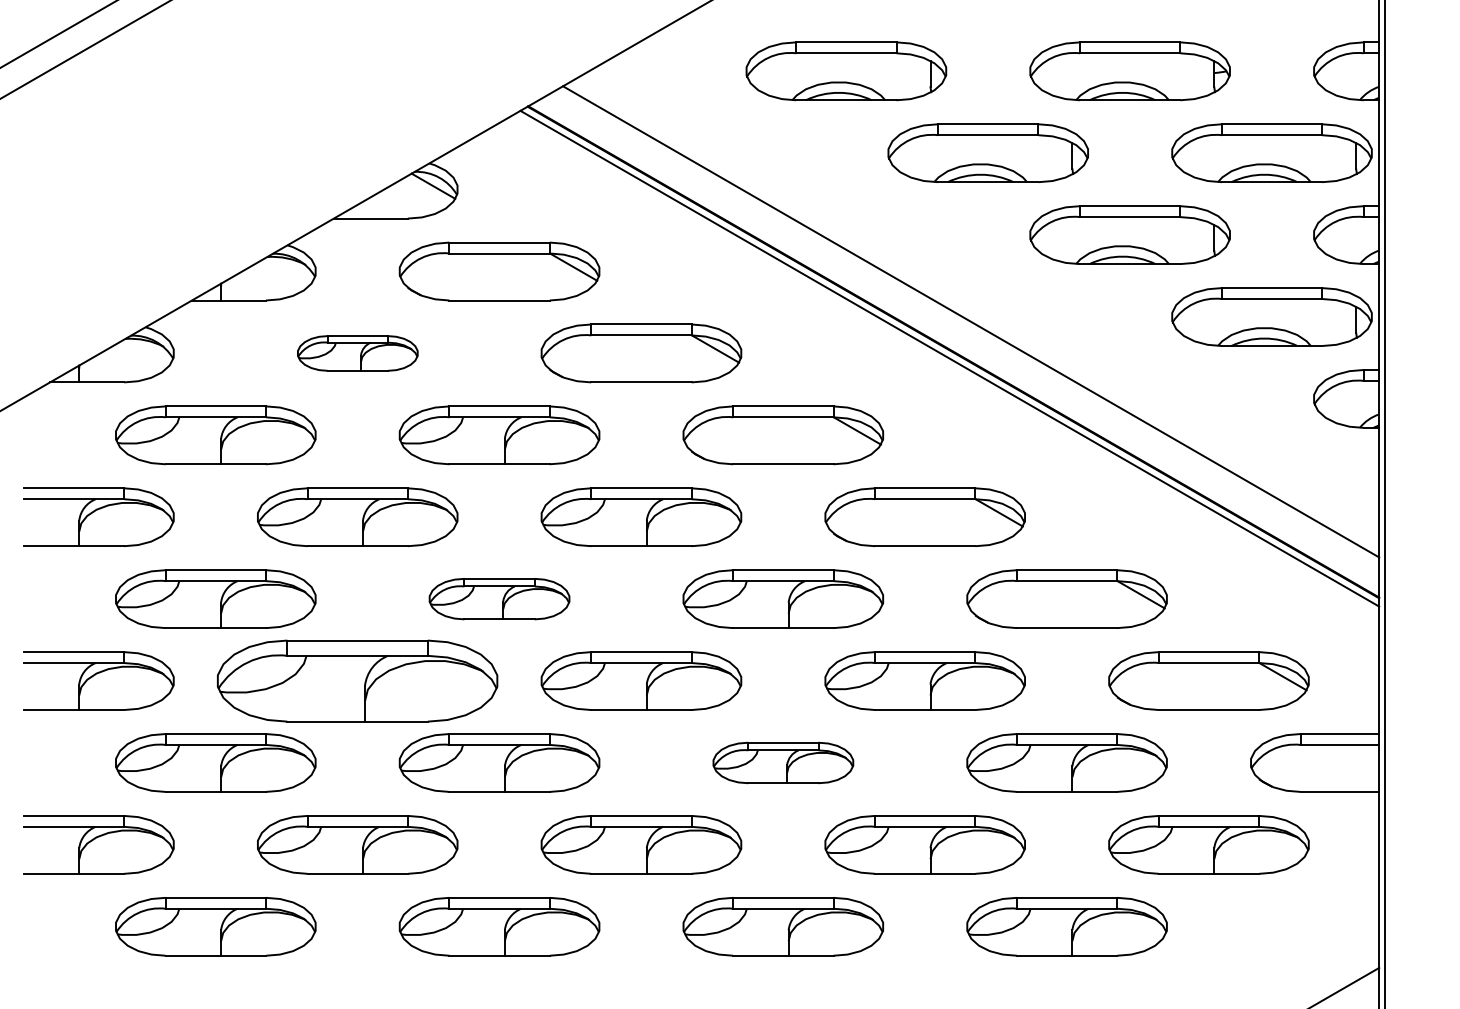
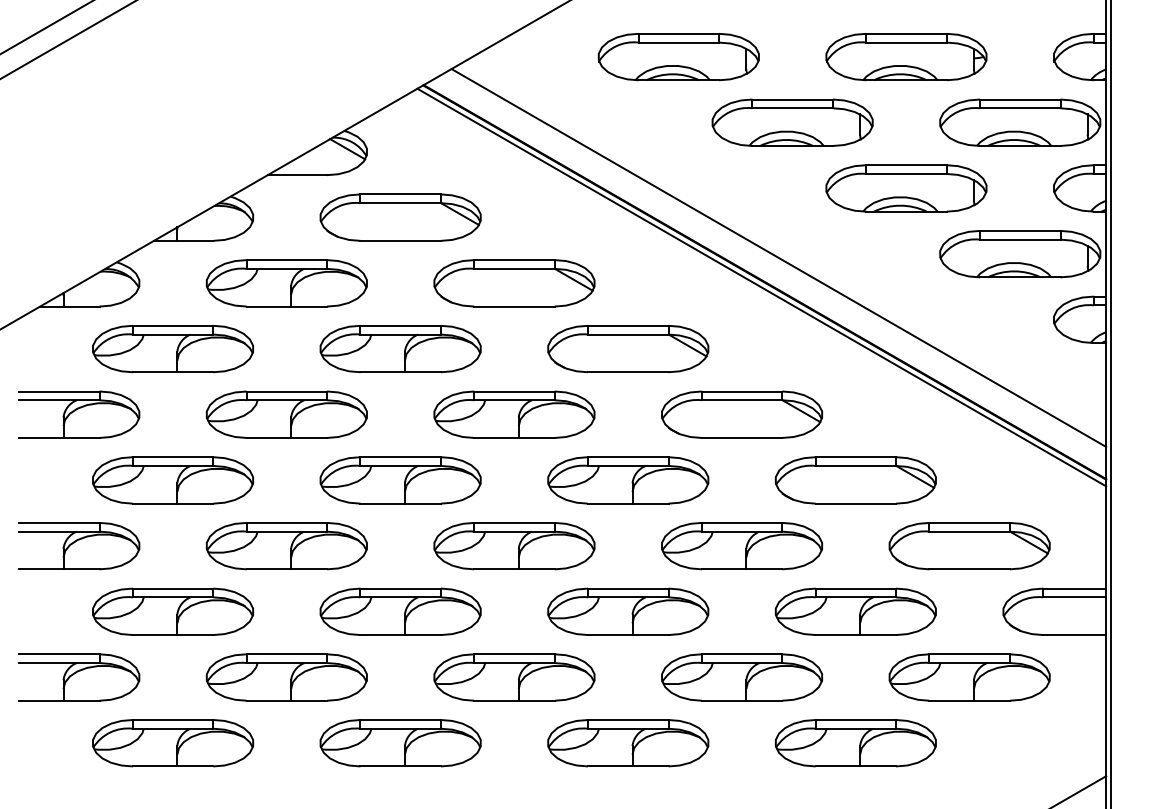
part: (357, 353) -> (286, 283), size x1.67
part: (499, 598) -> (400, 479), size x1.43
part: (357, 680) -> (286, 545), size x0.71
part: (783, 762) -> (628, 611), size x1.43

